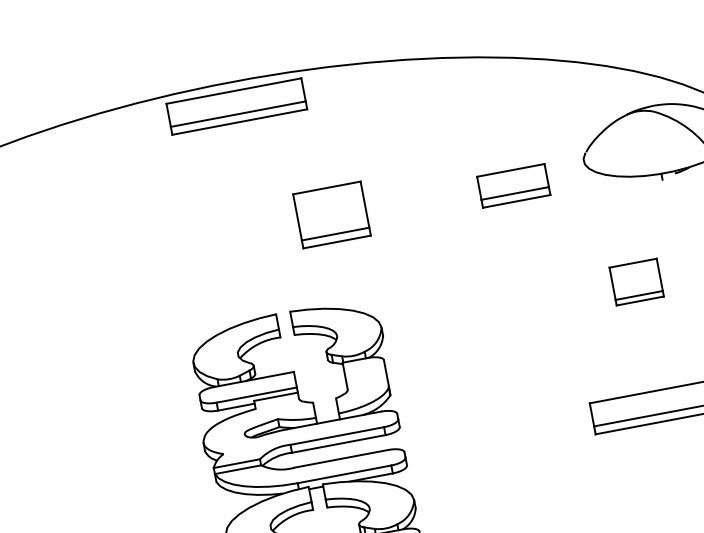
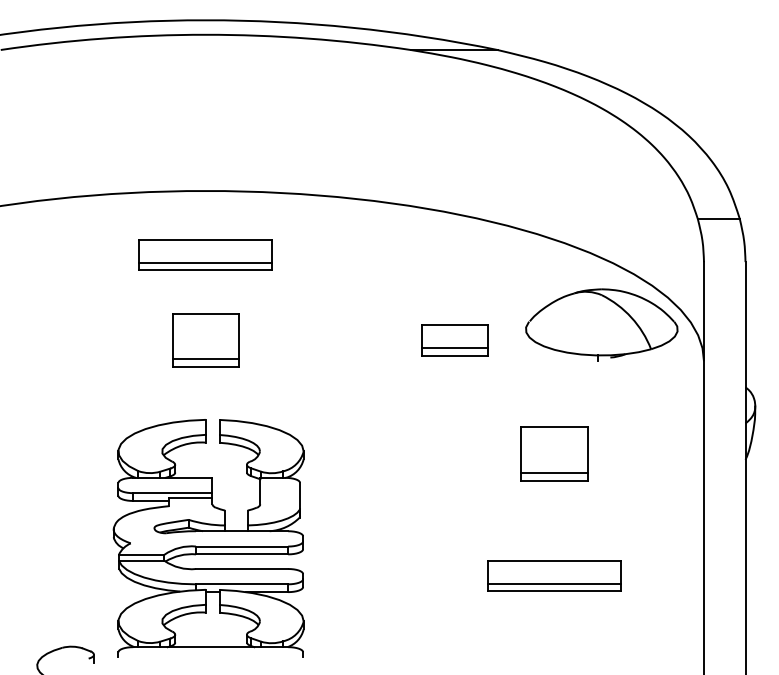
part: (236, 105) -> (205, 254), moved
part: (331, 215) -> (205, 340), moved
part: (636, 281) -> (554, 453), size x1.43

